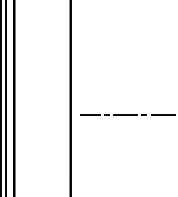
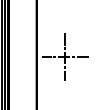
line: (128, 114) -> (65, 56), added

